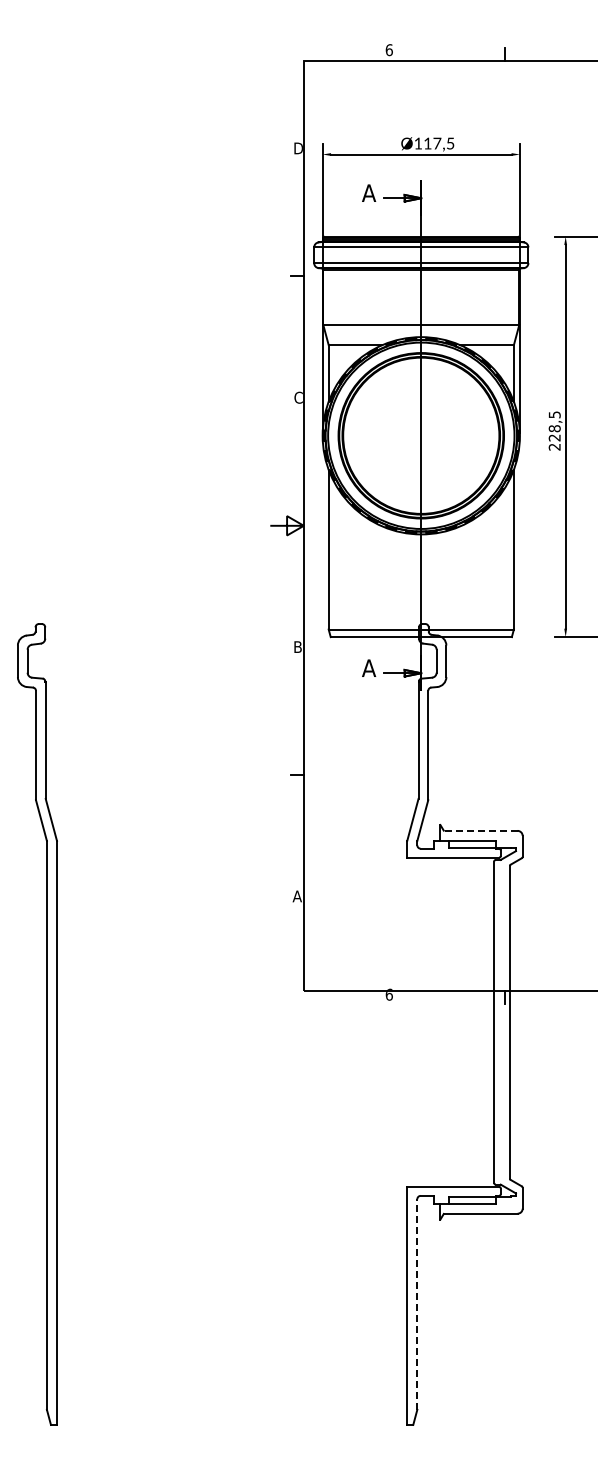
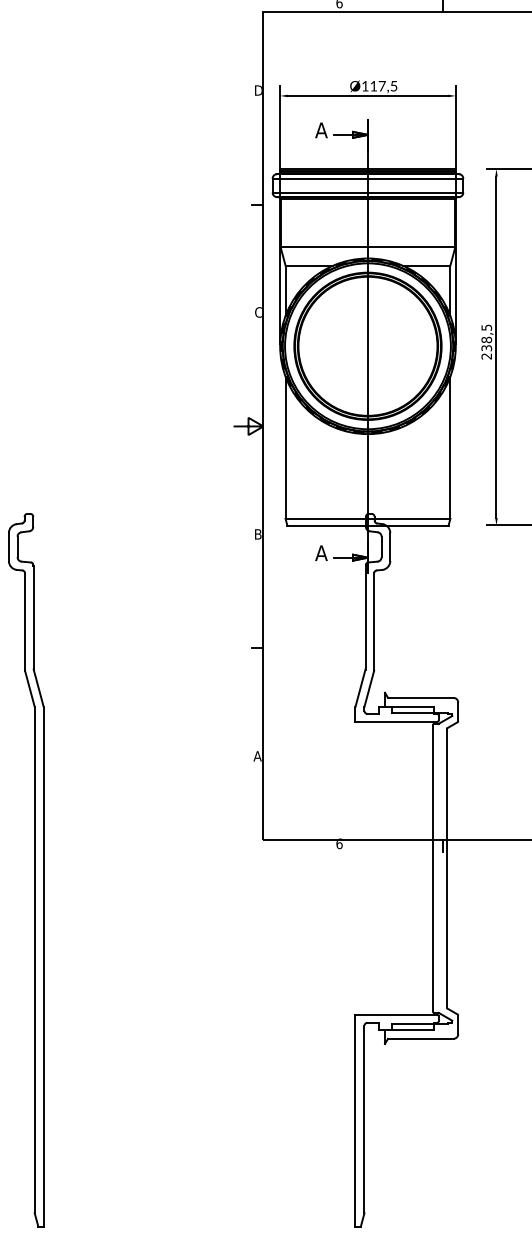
text: (554, 437) -> (486, 347), 228,5 -> 238,5
line: (480, 830) -> (420, 697), dashed -> solid
line: (417, 1304) -> (364, 1119), dashed -> solid

